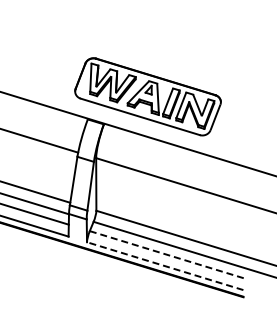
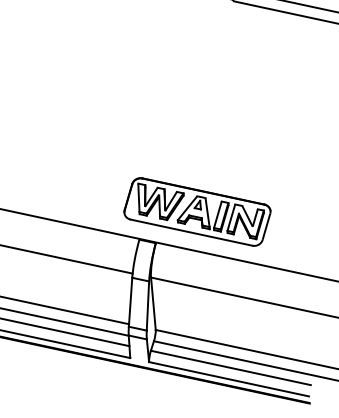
line: (167, 254) -> (230, 367), dashed -> solid
line: (165, 266) -> (229, 379), dashed -> solid

